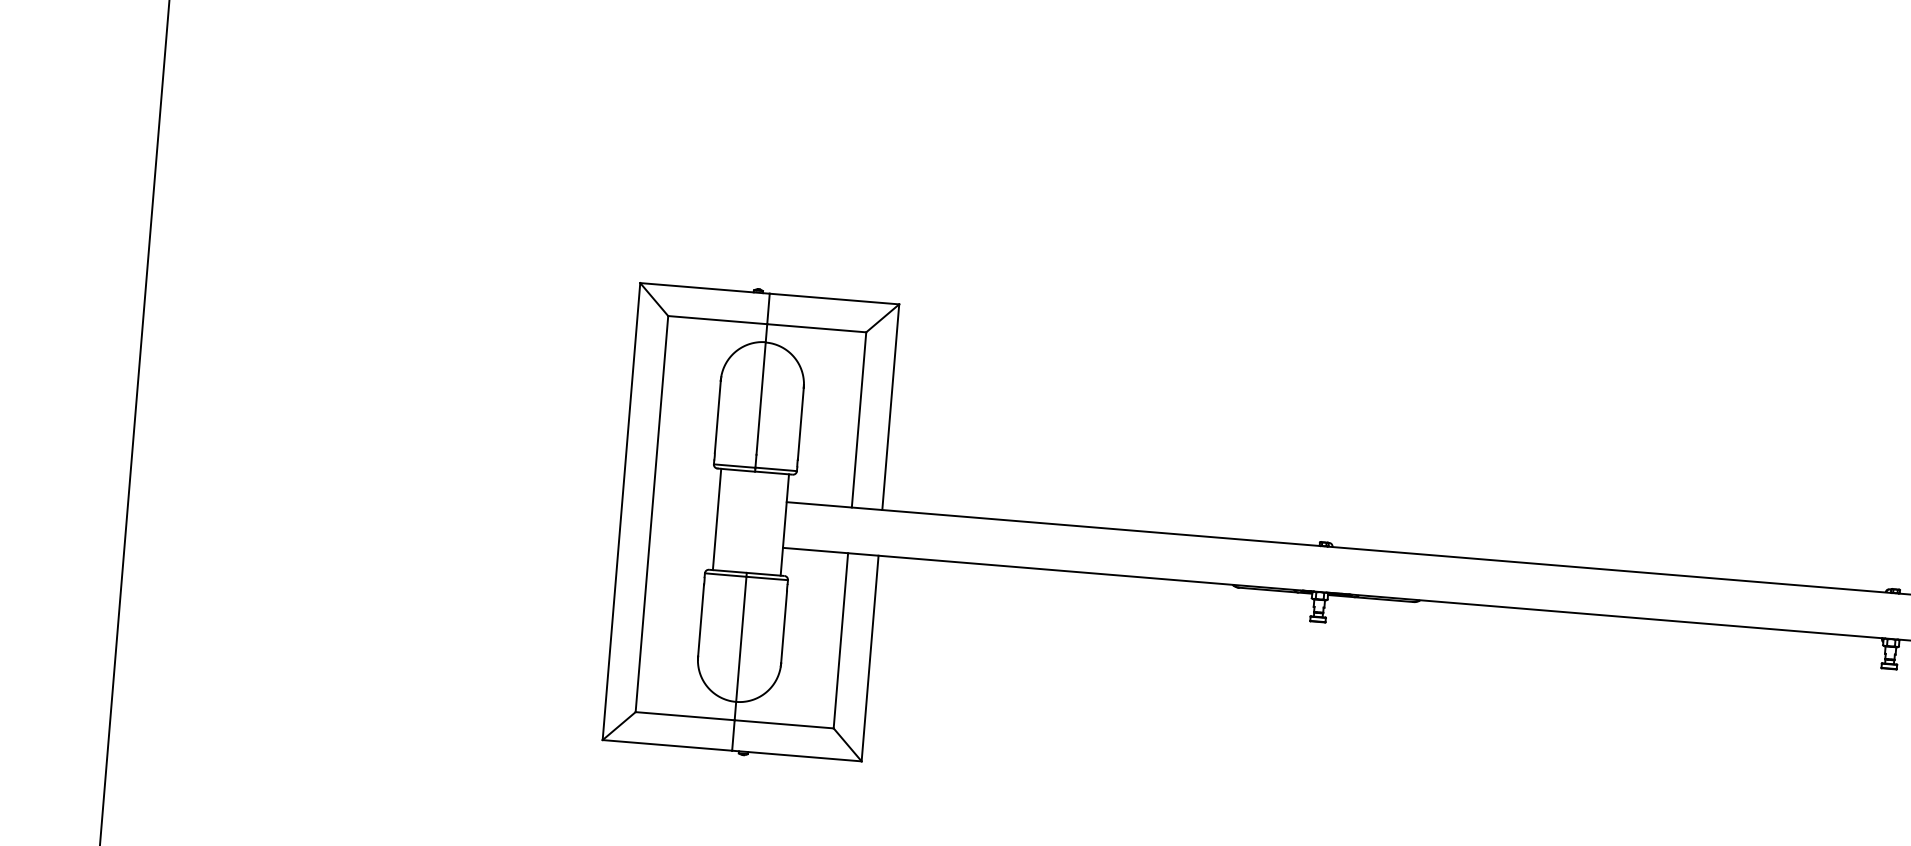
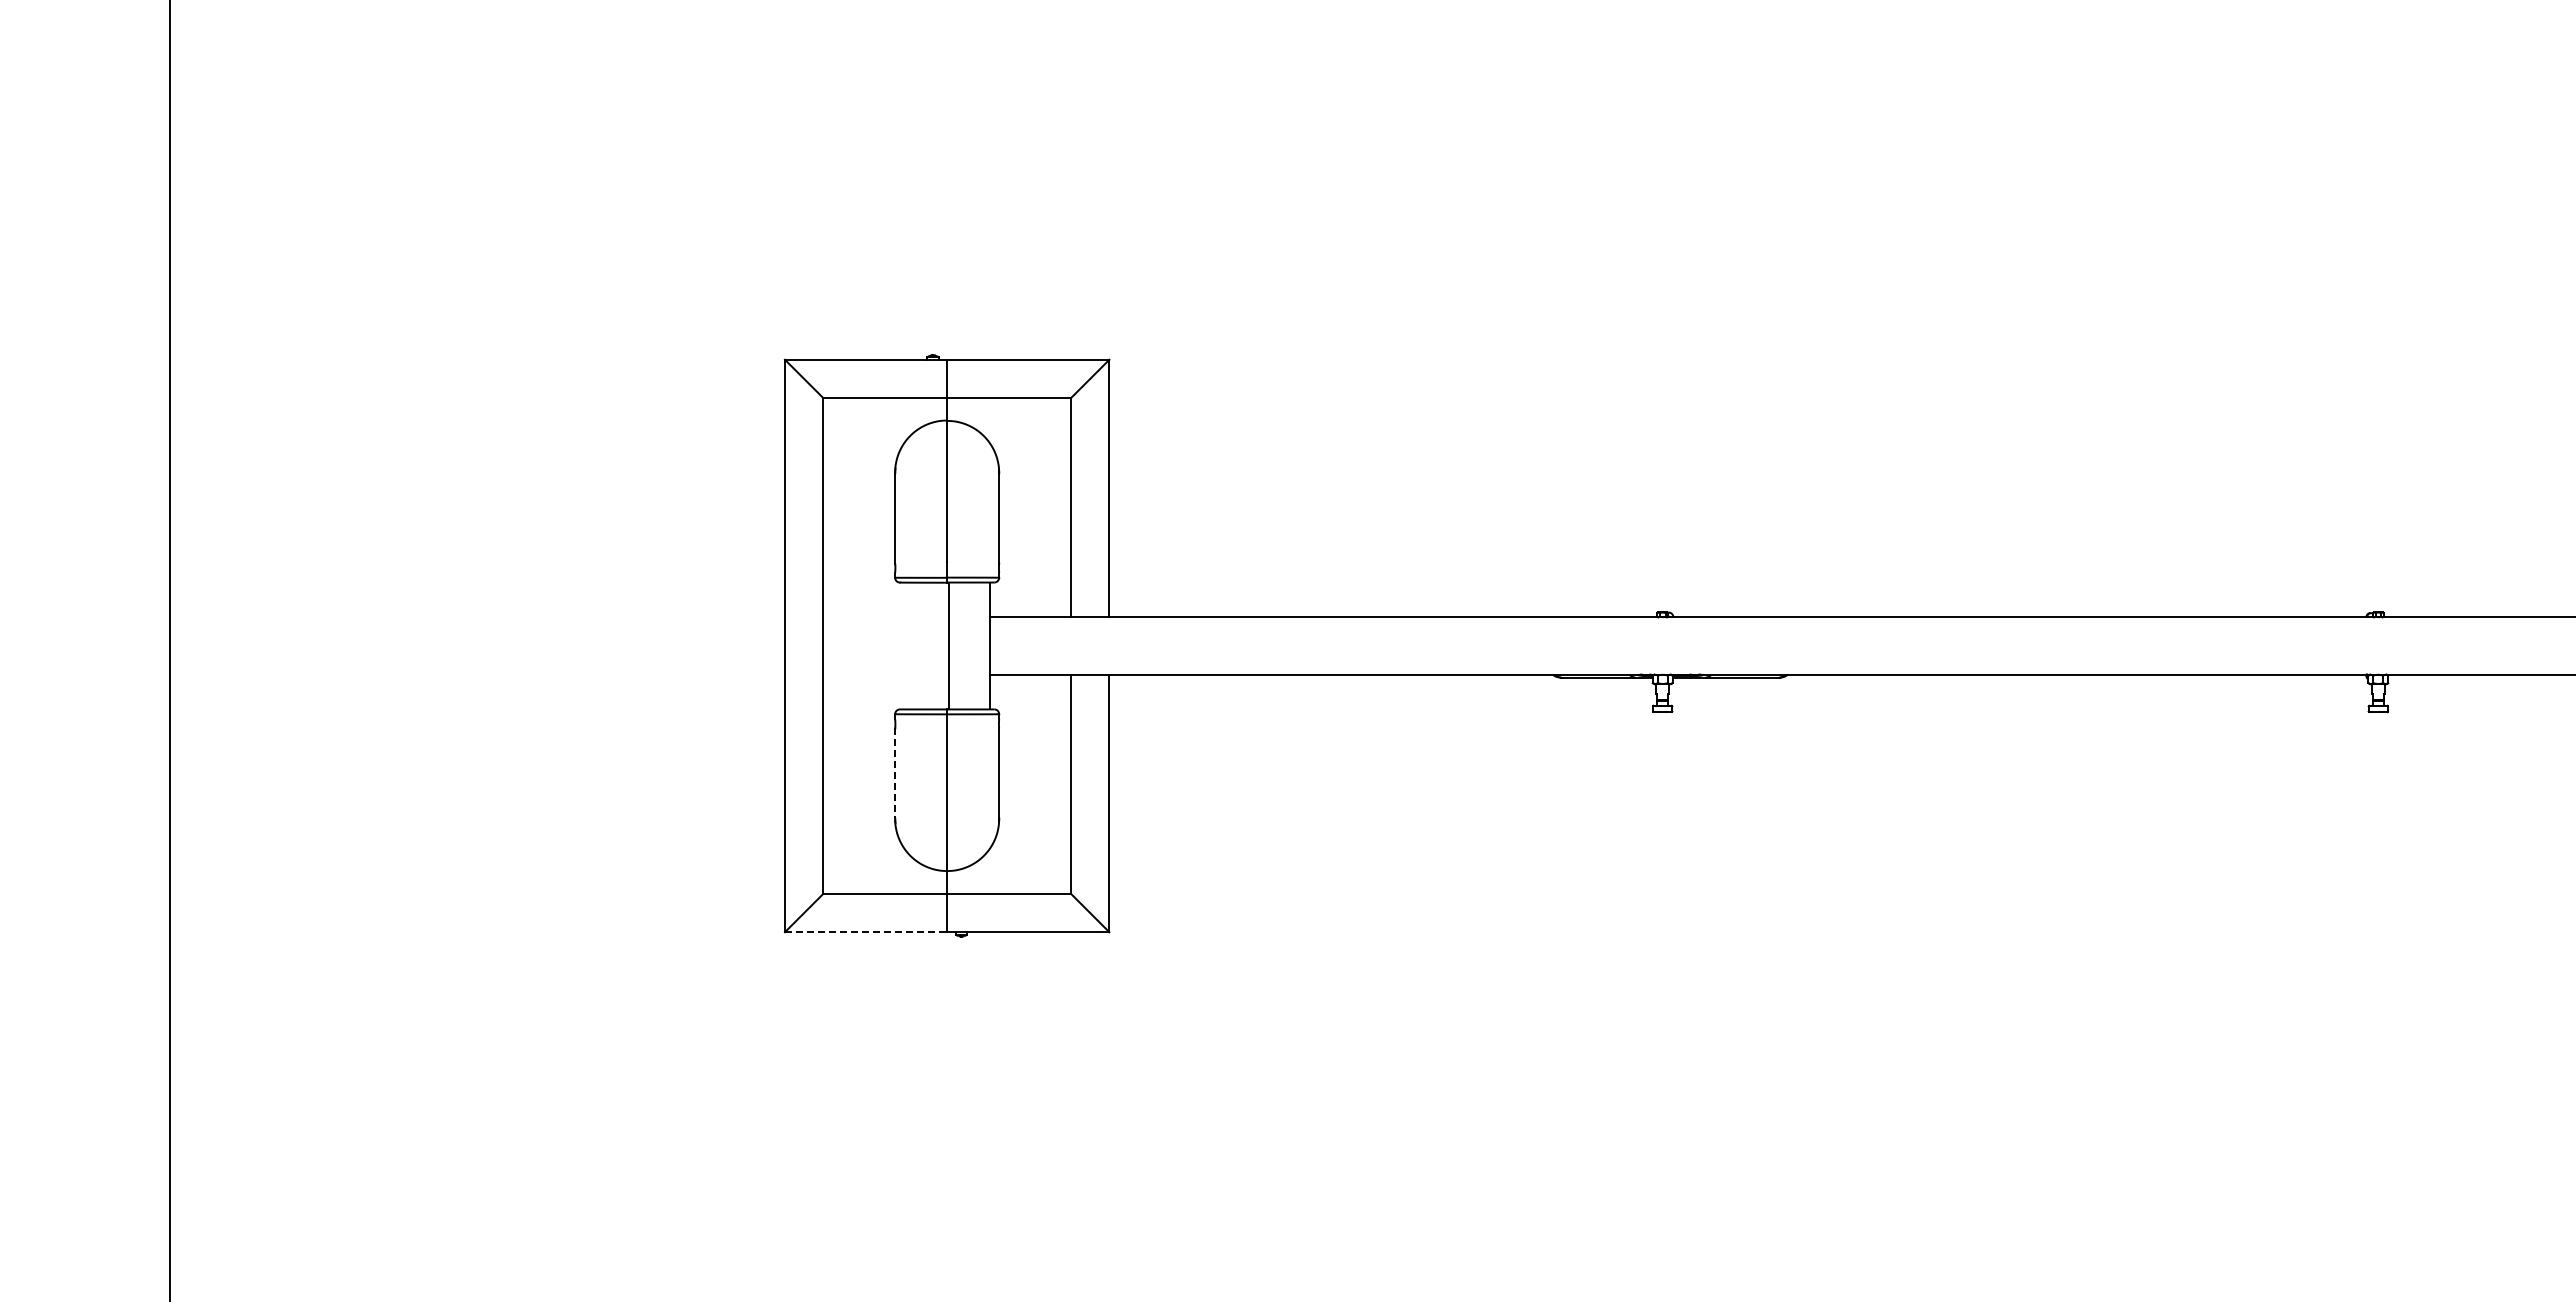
line: (716, 519) -> (948, 645), moved
line: (701, 619) -> (895, 772), solid -> dashed
line: (667, 745) -> (866, 932), solid -> dashed

